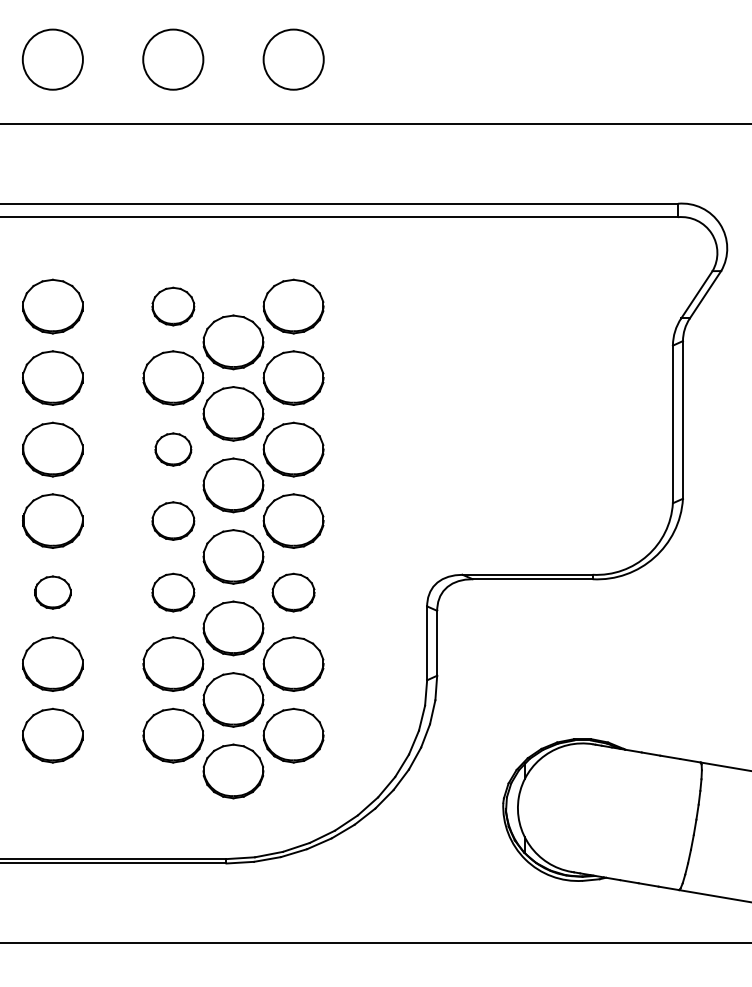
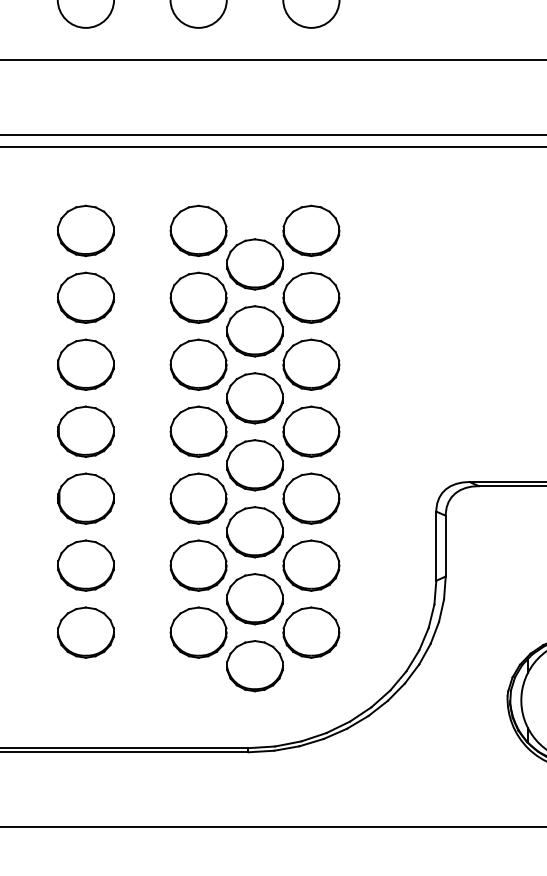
part: (173, 306) -> (198, 230), size x1.43
part: (173, 449) -> (198, 364), size x1.67
part: (173, 520) -> (198, 431), size x1.43
part: (52, 592) -> (85, 498), size x1.67
part: (173, 592) -> (198, 498), size x1.43
part: (293, 592) -> (311, 498), size x1.43

